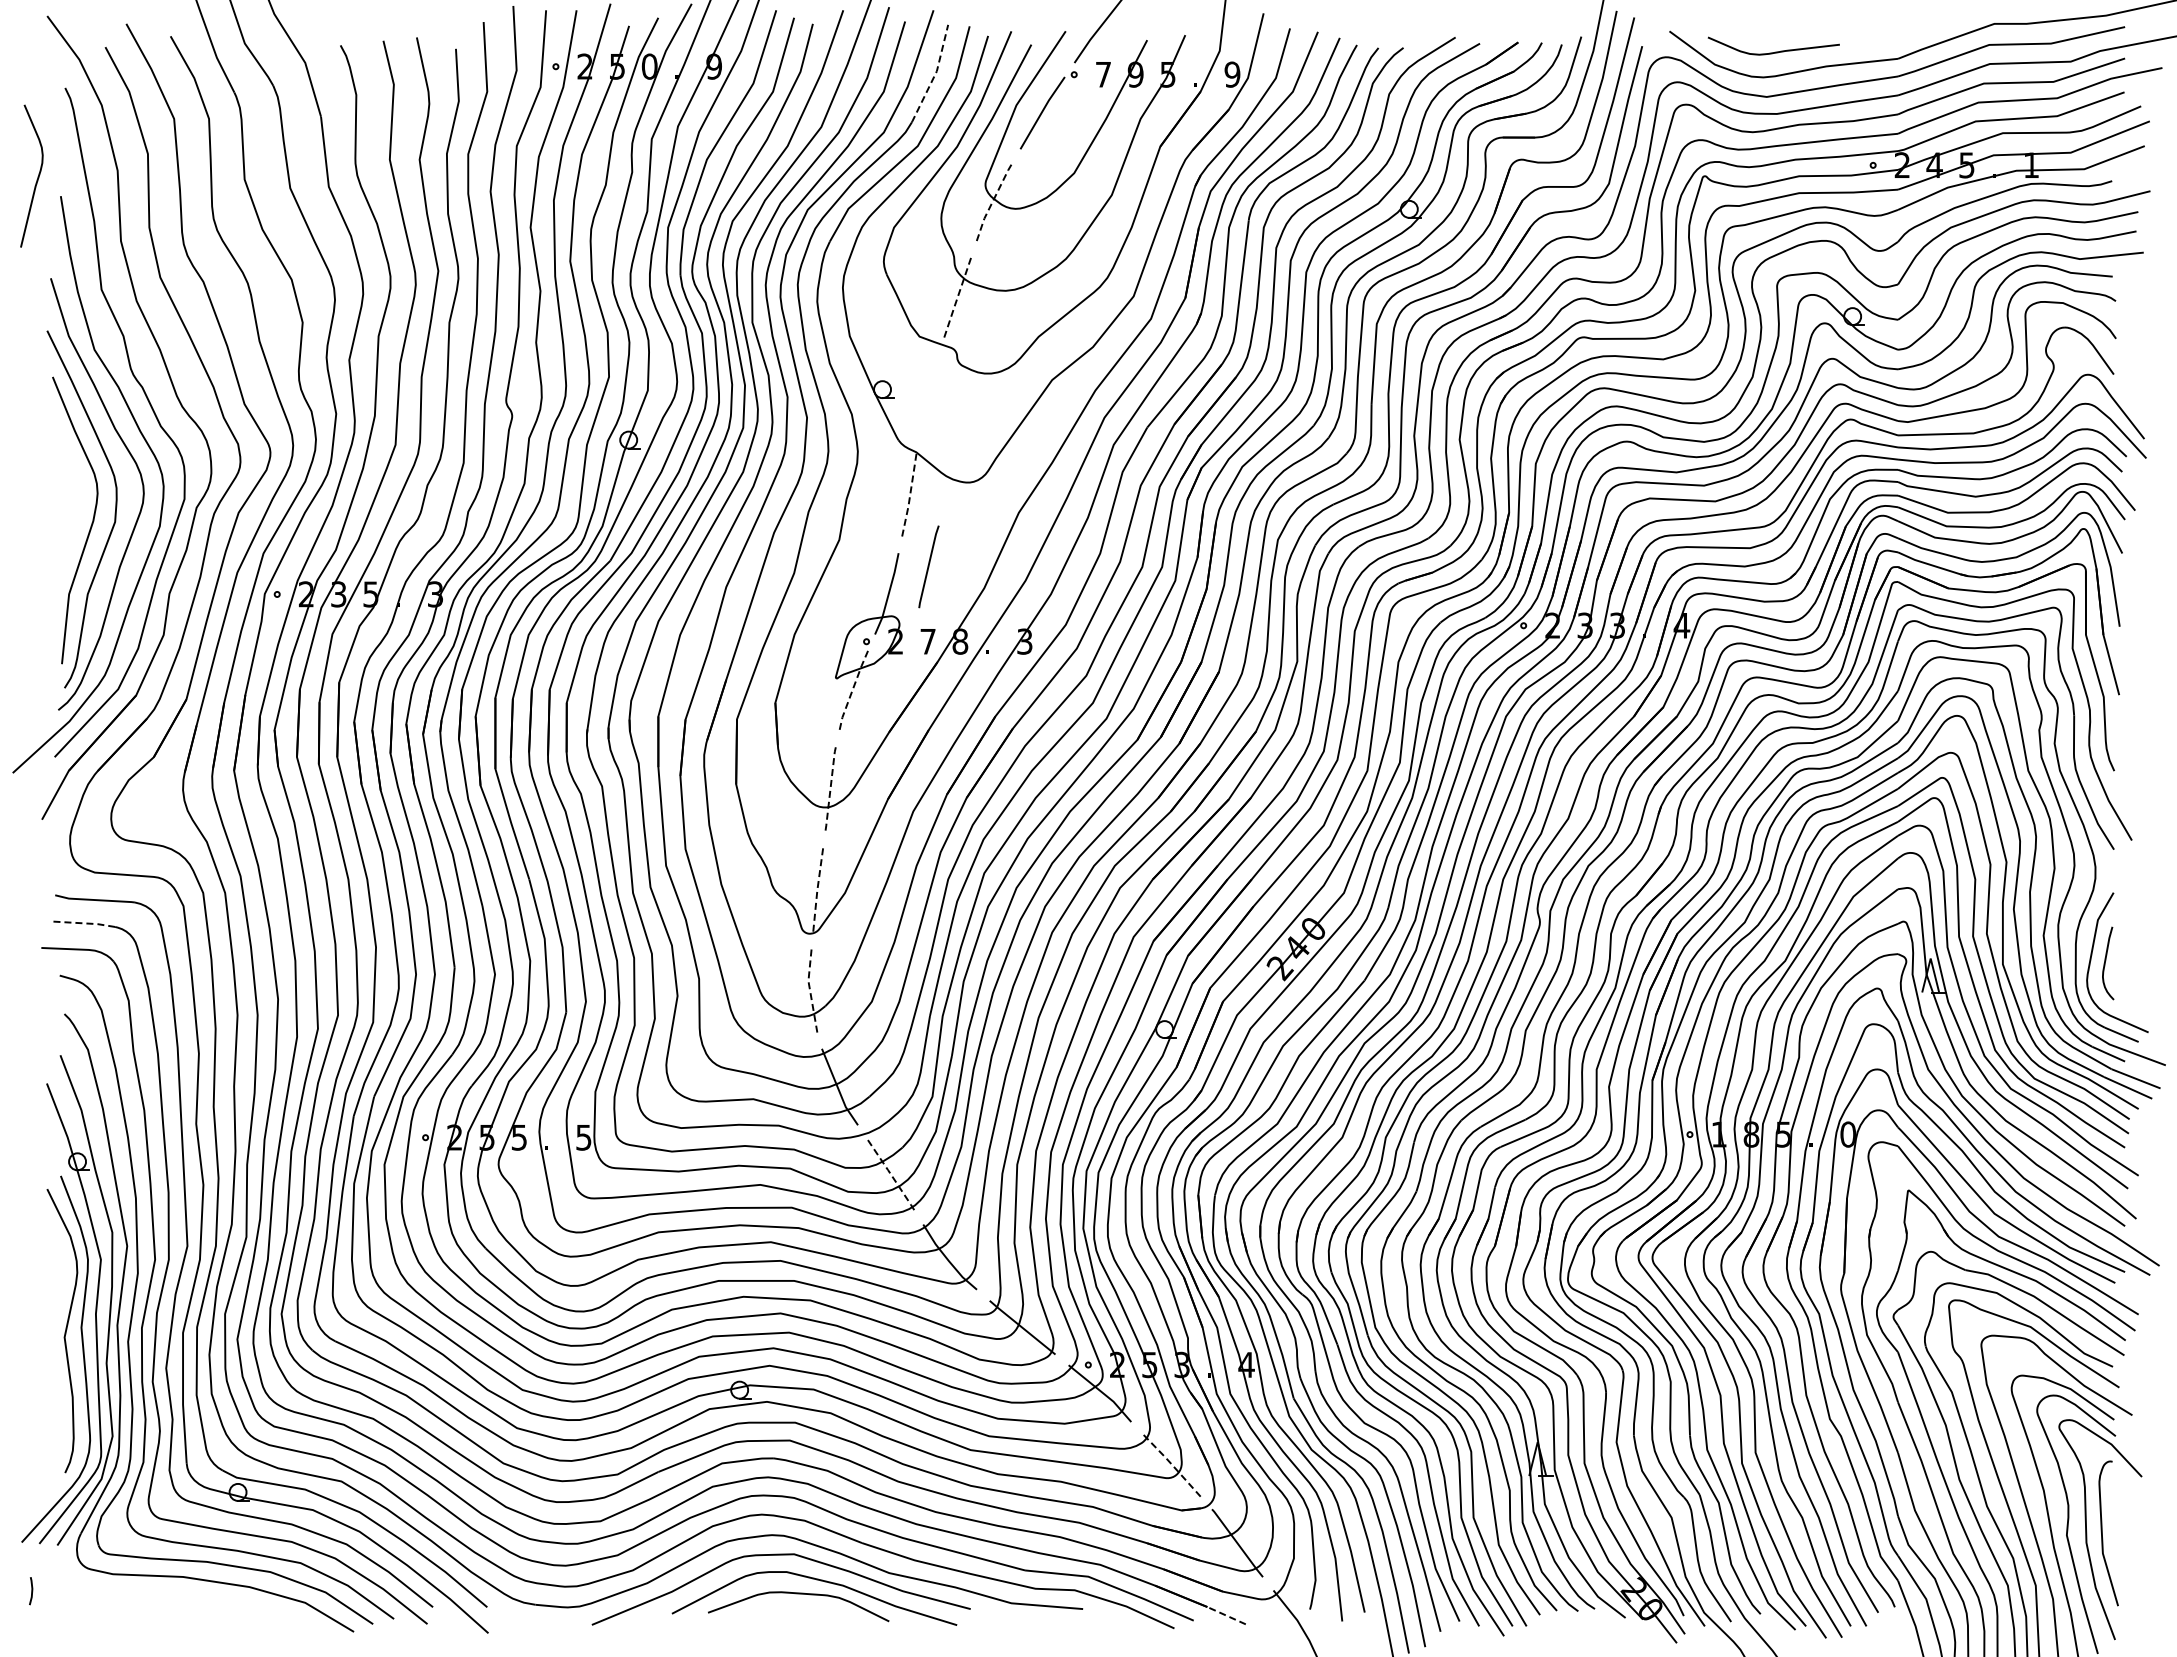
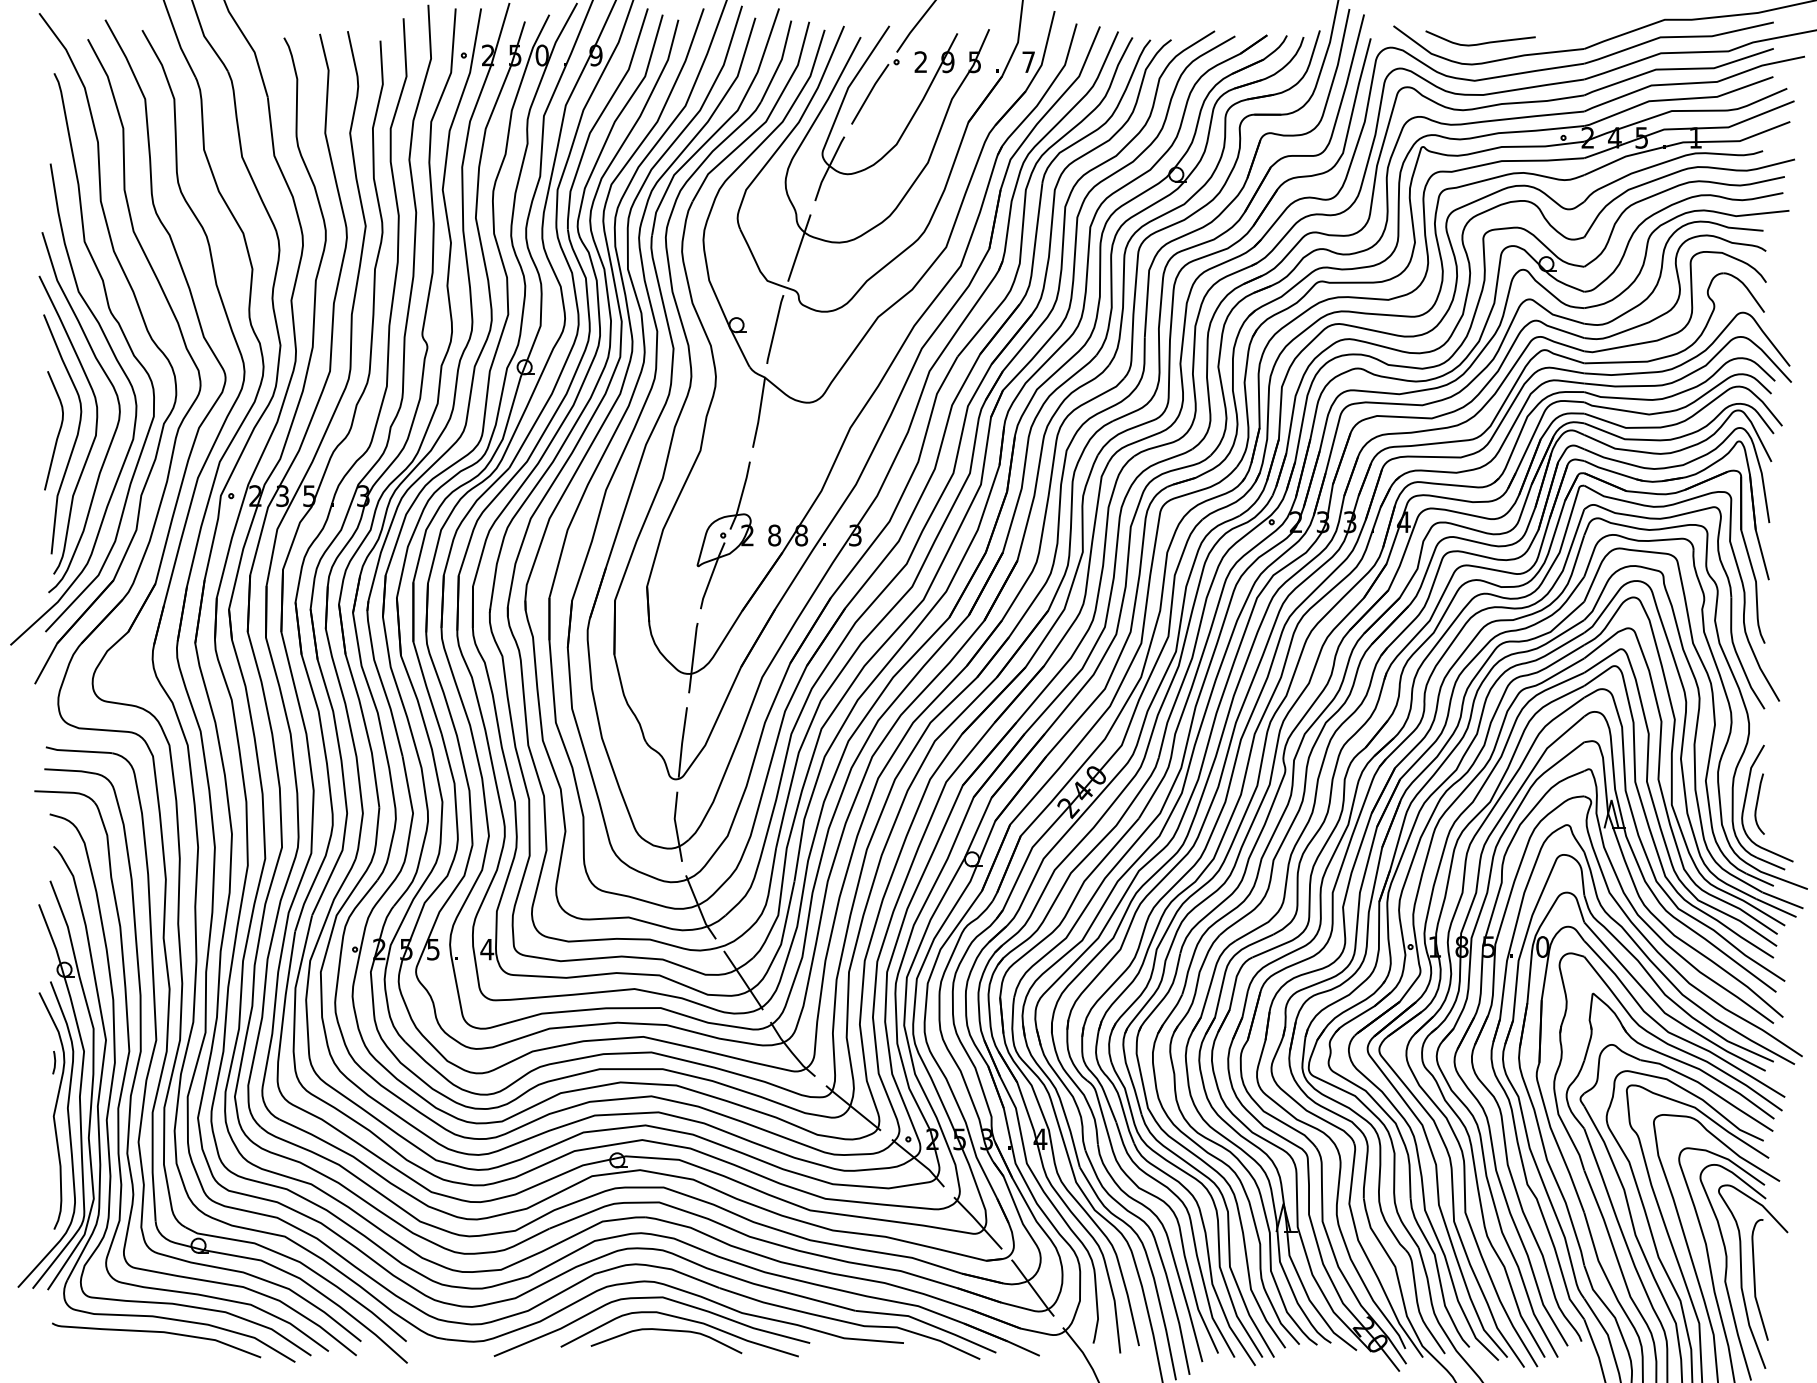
text: (1102, 74) -> (920, 62), 7 -> 2
text: (1232, 74) -> (1028, 62), 9 -> 7
line: (934, 75) -> (779, 62), dashed -> solid
curve: (37, 176) -> (58, 431), moved
line: (992, 201) -> (828, 168), dashed -> solid
line: (957, 297) -> (799, 248), dashed -> solid
line: (910, 494) -> (759, 412), dashed -> solid
line: (928, 566) -> (774, 329), moved
text: (927, 641) -> (774, 535), 7 -> 8
line: (852, 689) -> (711, 575), dashed -> solid
line: (830, 788) -> (693, 658), dashed -> solid
line: (817, 889) -> (682, 742), dashed -> solid
line: (84, 923) -> (70, 770), dashed -> solid
line: (809, 989) -> (675, 825), dashed -> solid
text: (583, 1137) -> (486, 949), 5 -> 4
line: (890, 1174) -> (743, 980), dashed -> solid
line: (1171, 1464) -> (977, 1222), dashed -> solid
line: (31, 1591) -> (54, 1062), moved
curve: (187, 1596) -> (156, 1332), added
line: (1226, 1615) -> (1023, 1348), dashed -> solid

